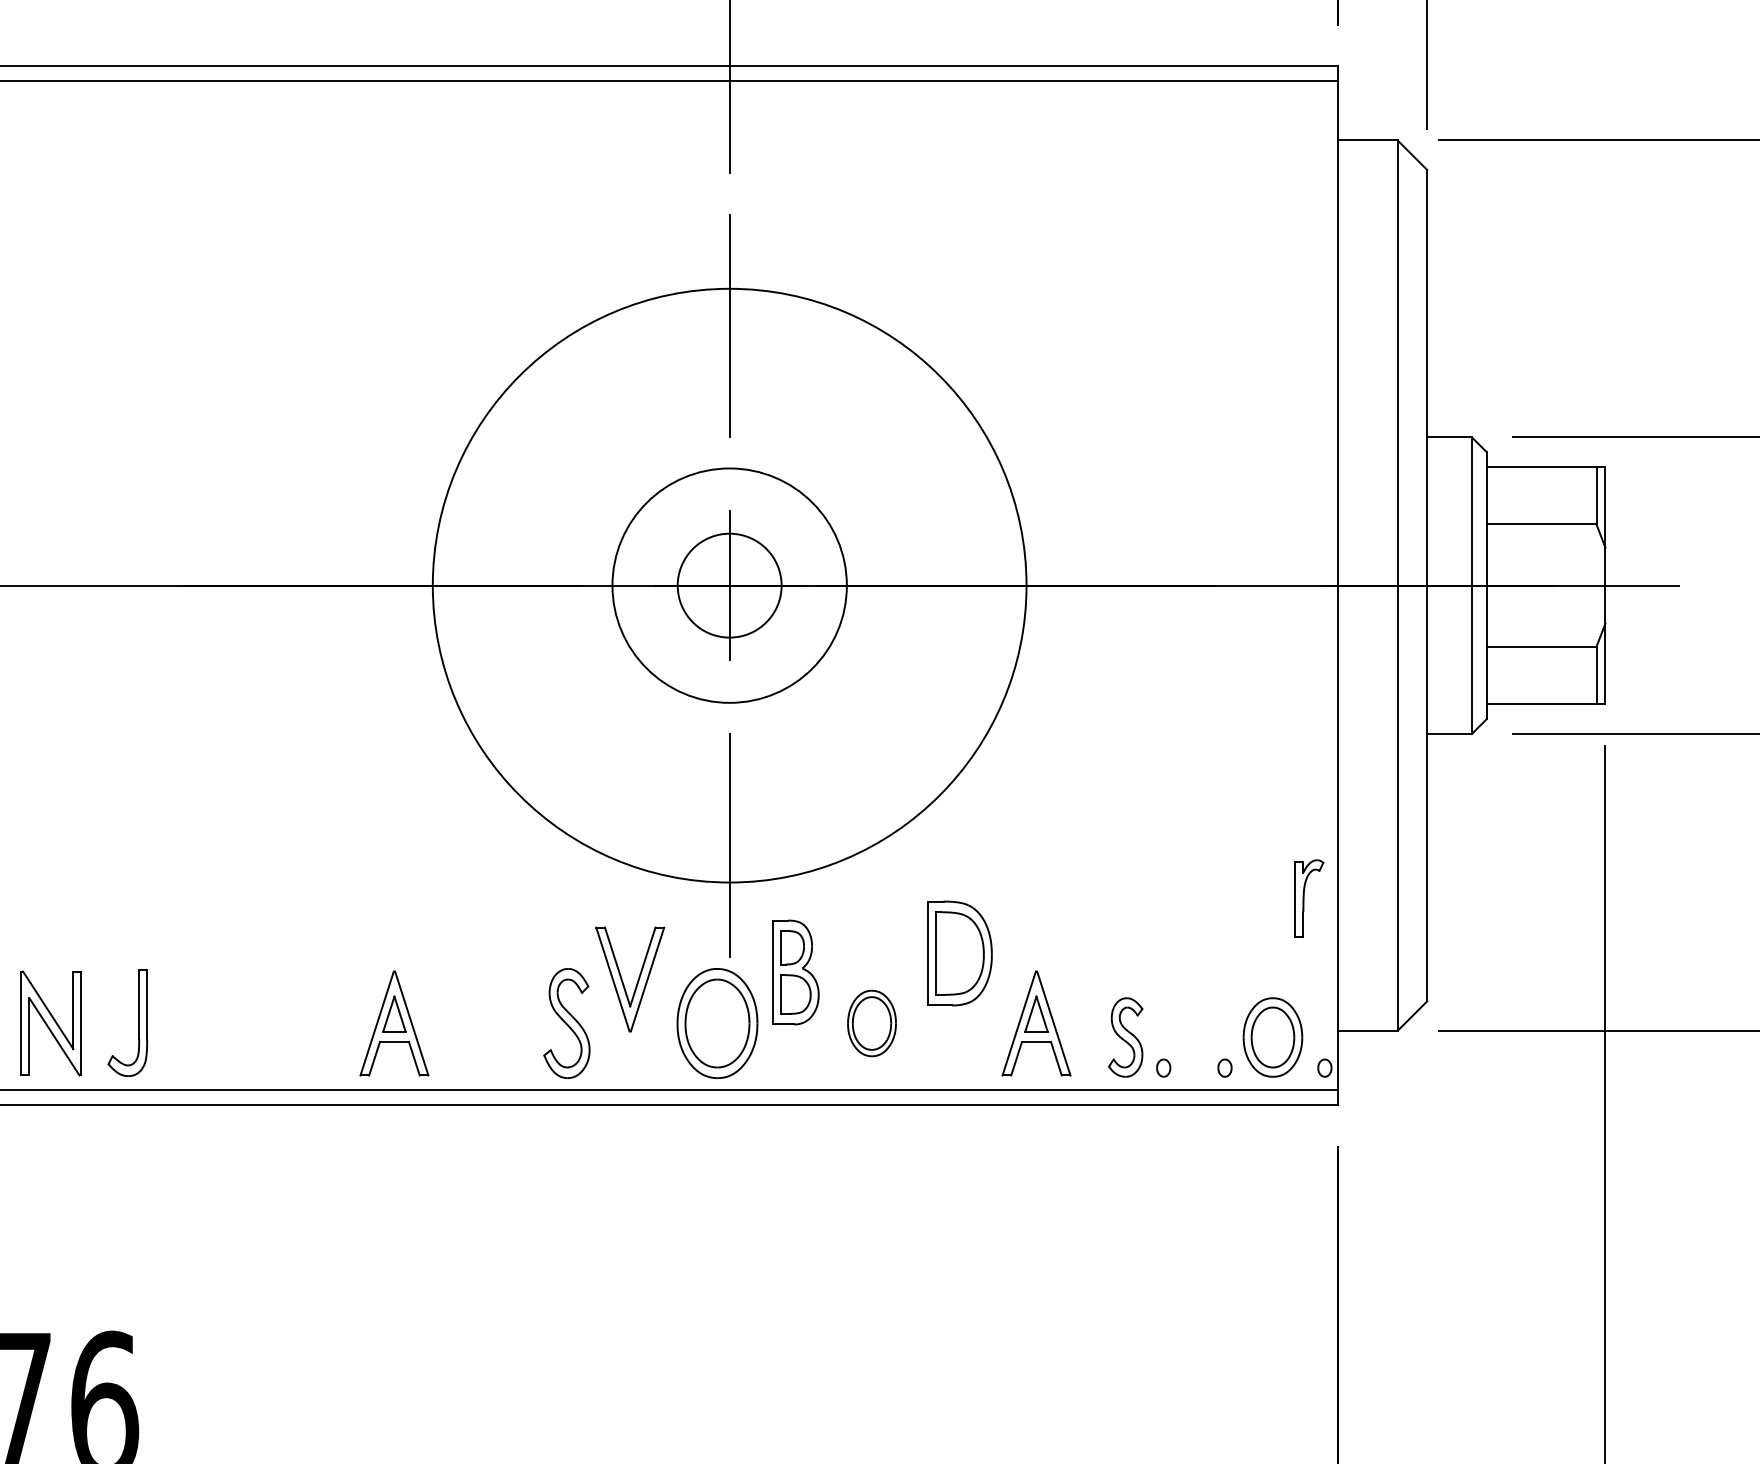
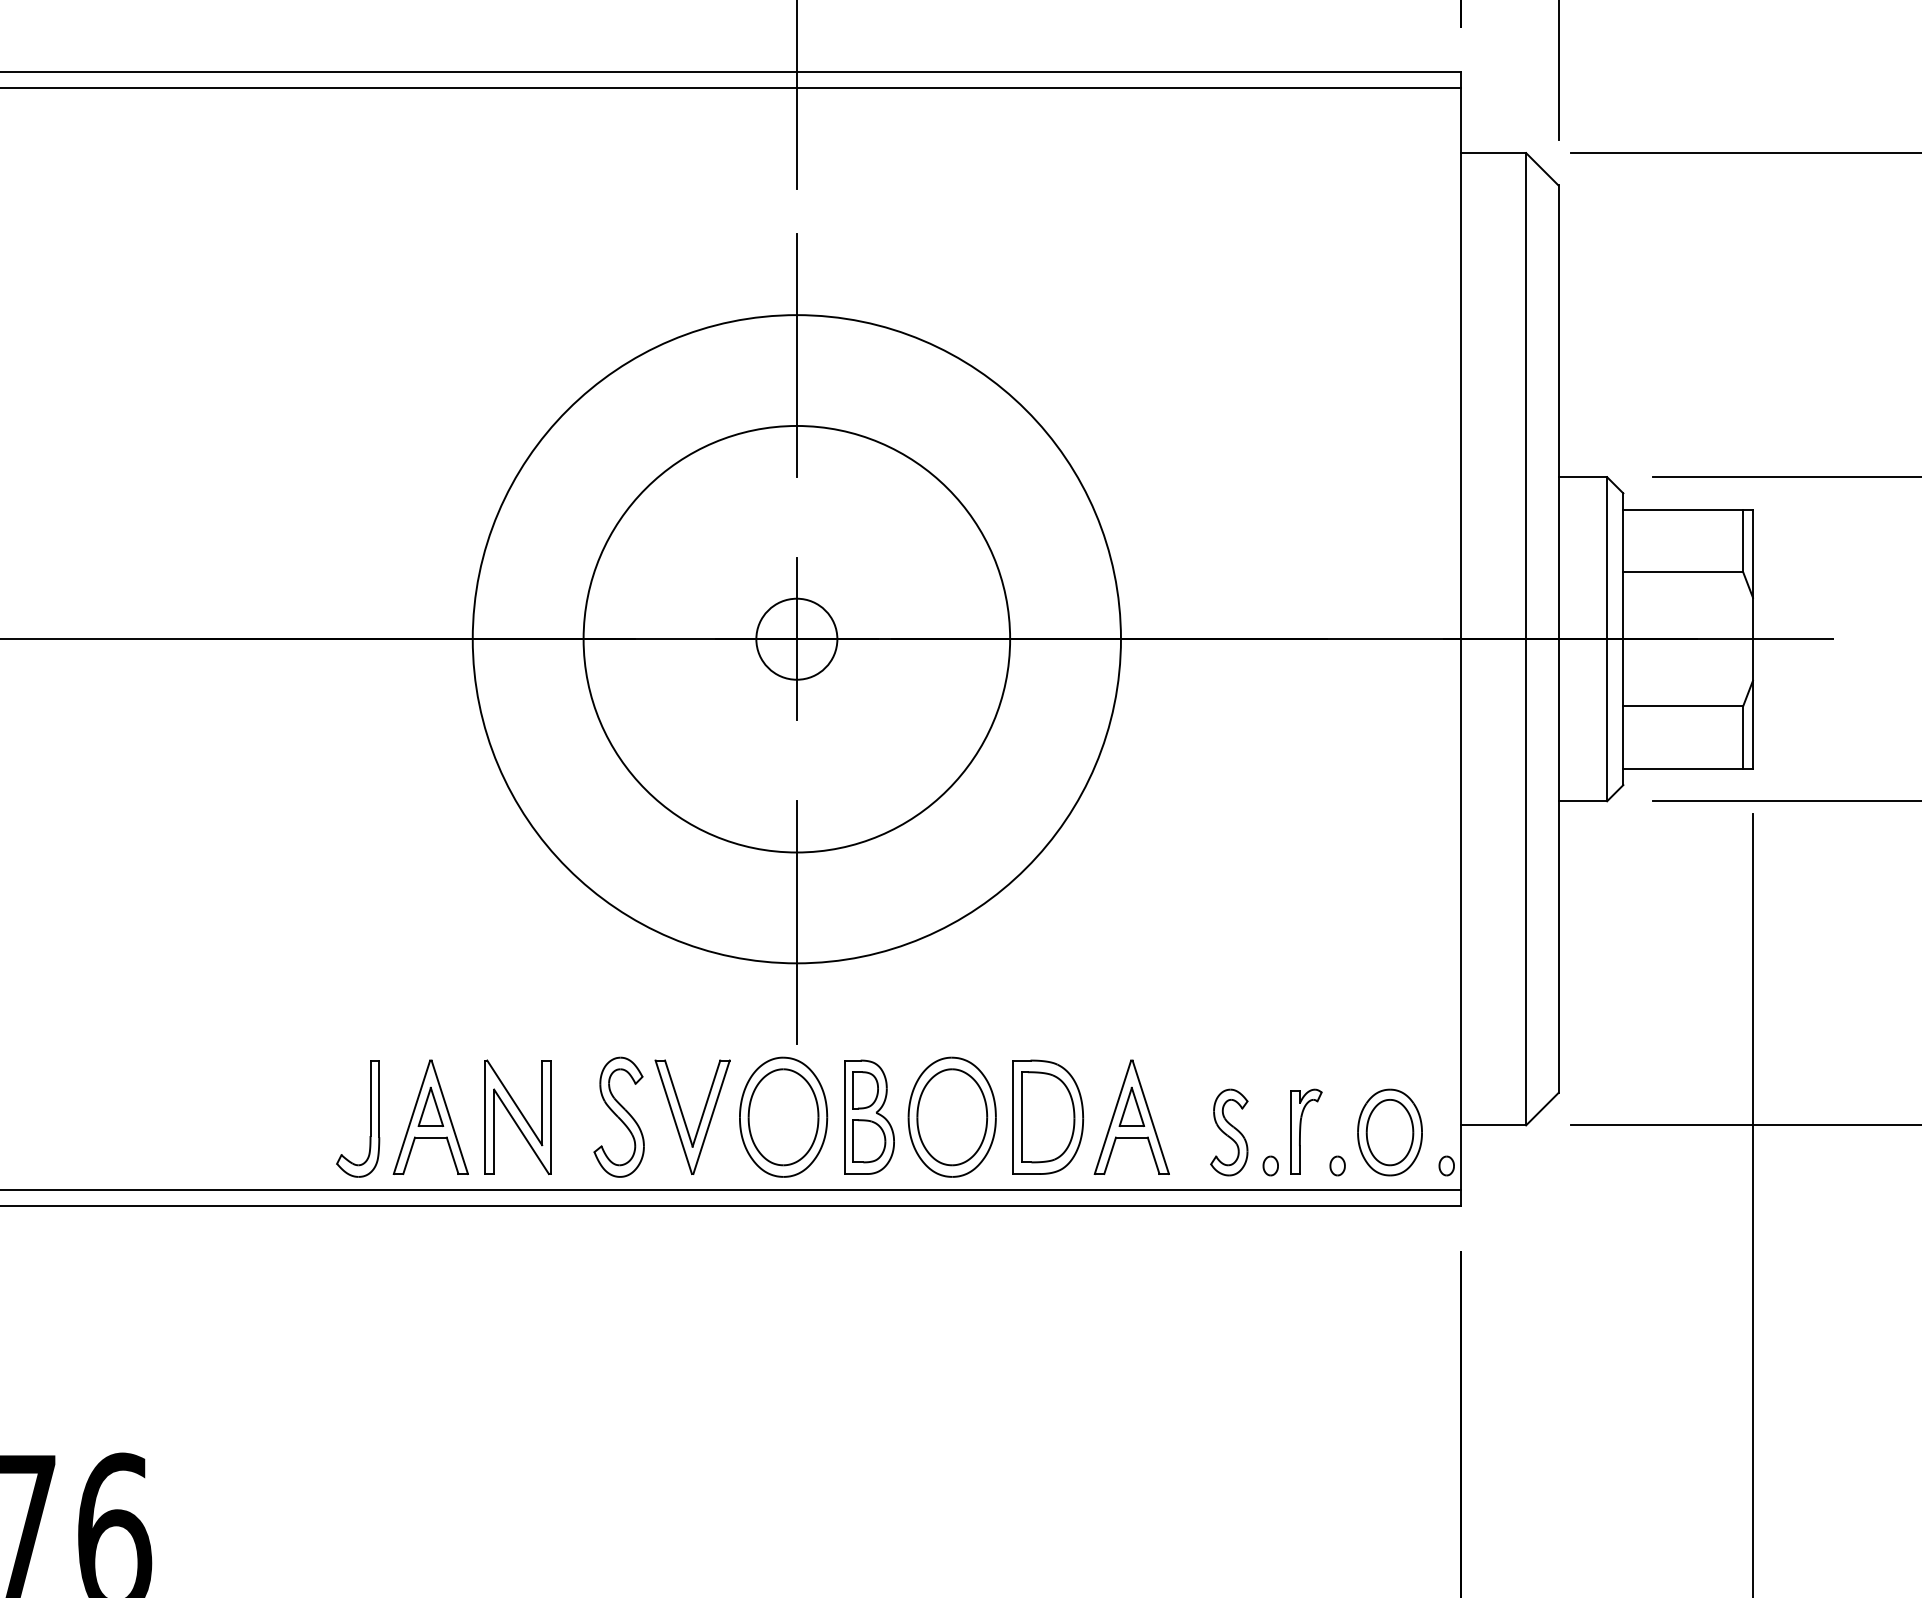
circle: (729, 585) -> (796, 639), size x0.71
circle: (729, 585) -> (796, 639), size x1.67
part: (1309, 898) -> (1306, 1131), moved
part: (959, 953) -> (1047, 1117), moved
part: (795, 972) -> (868, 1117), moved
part: (637, 979) -> (700, 1117), moved
part: (138, 1022) -> (369, 1118), moved
part: (50, 1023) -> (517, 1117), moved
part: (871, 1023) -> (951, 1117), size x1.67

